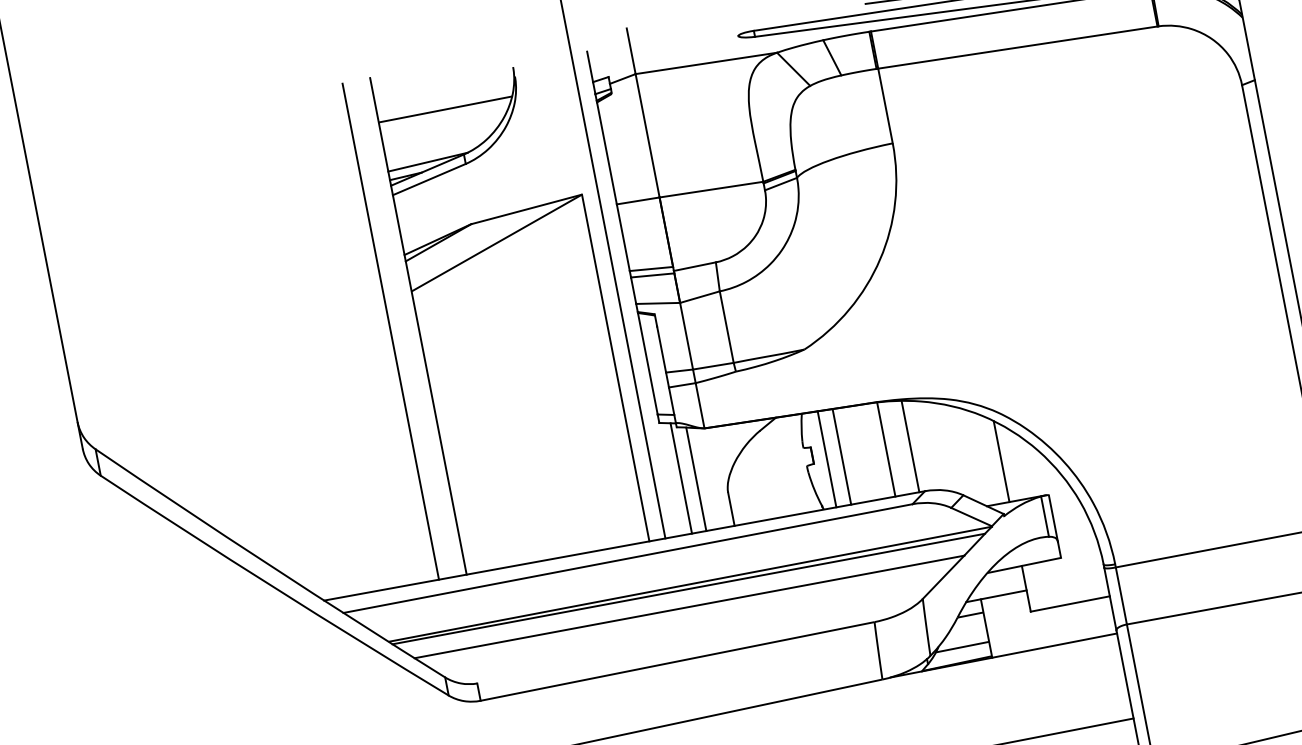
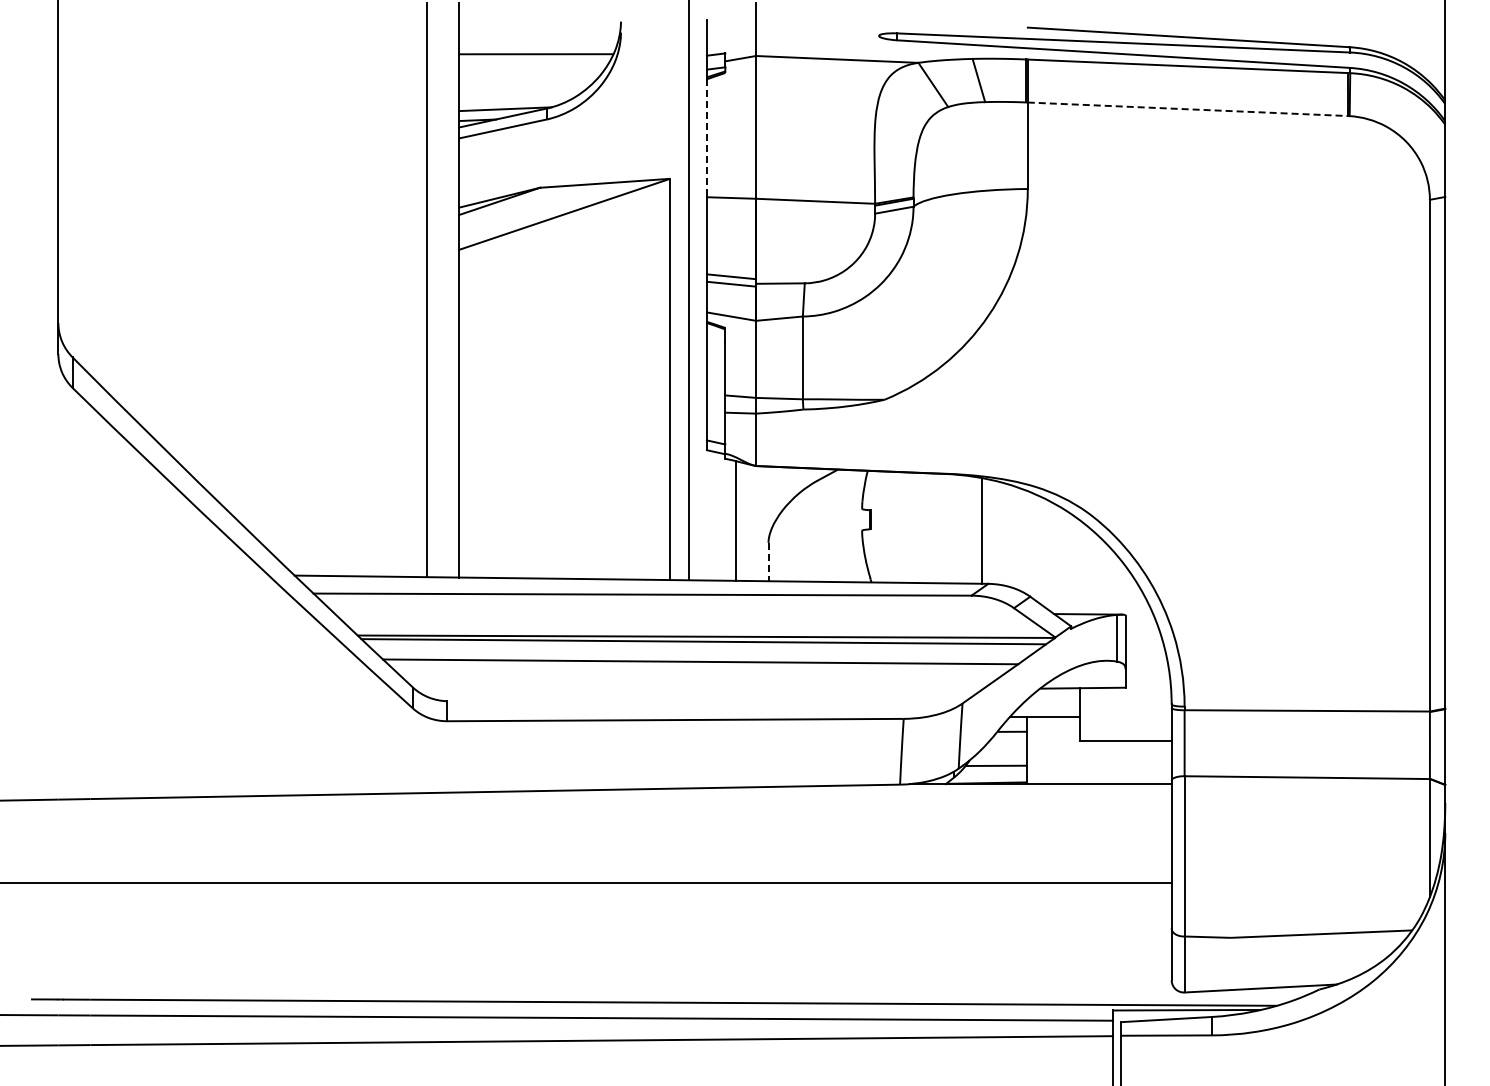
line: (1018, 47) -> (1188, 109), solid -> dashed
line: (606, 153) -> (706, 138), solid -> dashed
line: (886, 449) -> (954, 528), removed
line: (842, 456) -> (903, 527), removed
line: (827, 458) -> (886, 526), removed
line: (1001, 461) -> (1080, 567), removed
line: (681, 478) -> (719, 516), removed
line: (731, 509) -> (768, 562), solid -> dashed

